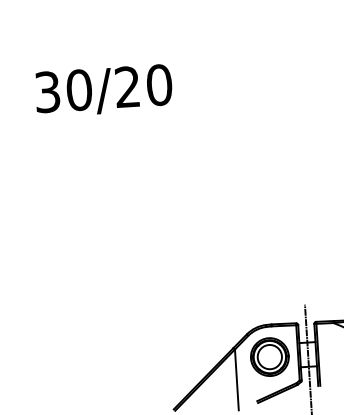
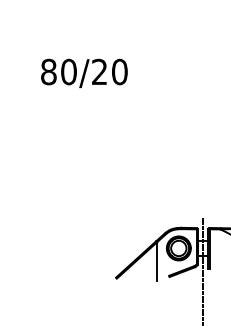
text: (47, 91) -> (48, 71), 30/20 -> 80/20

